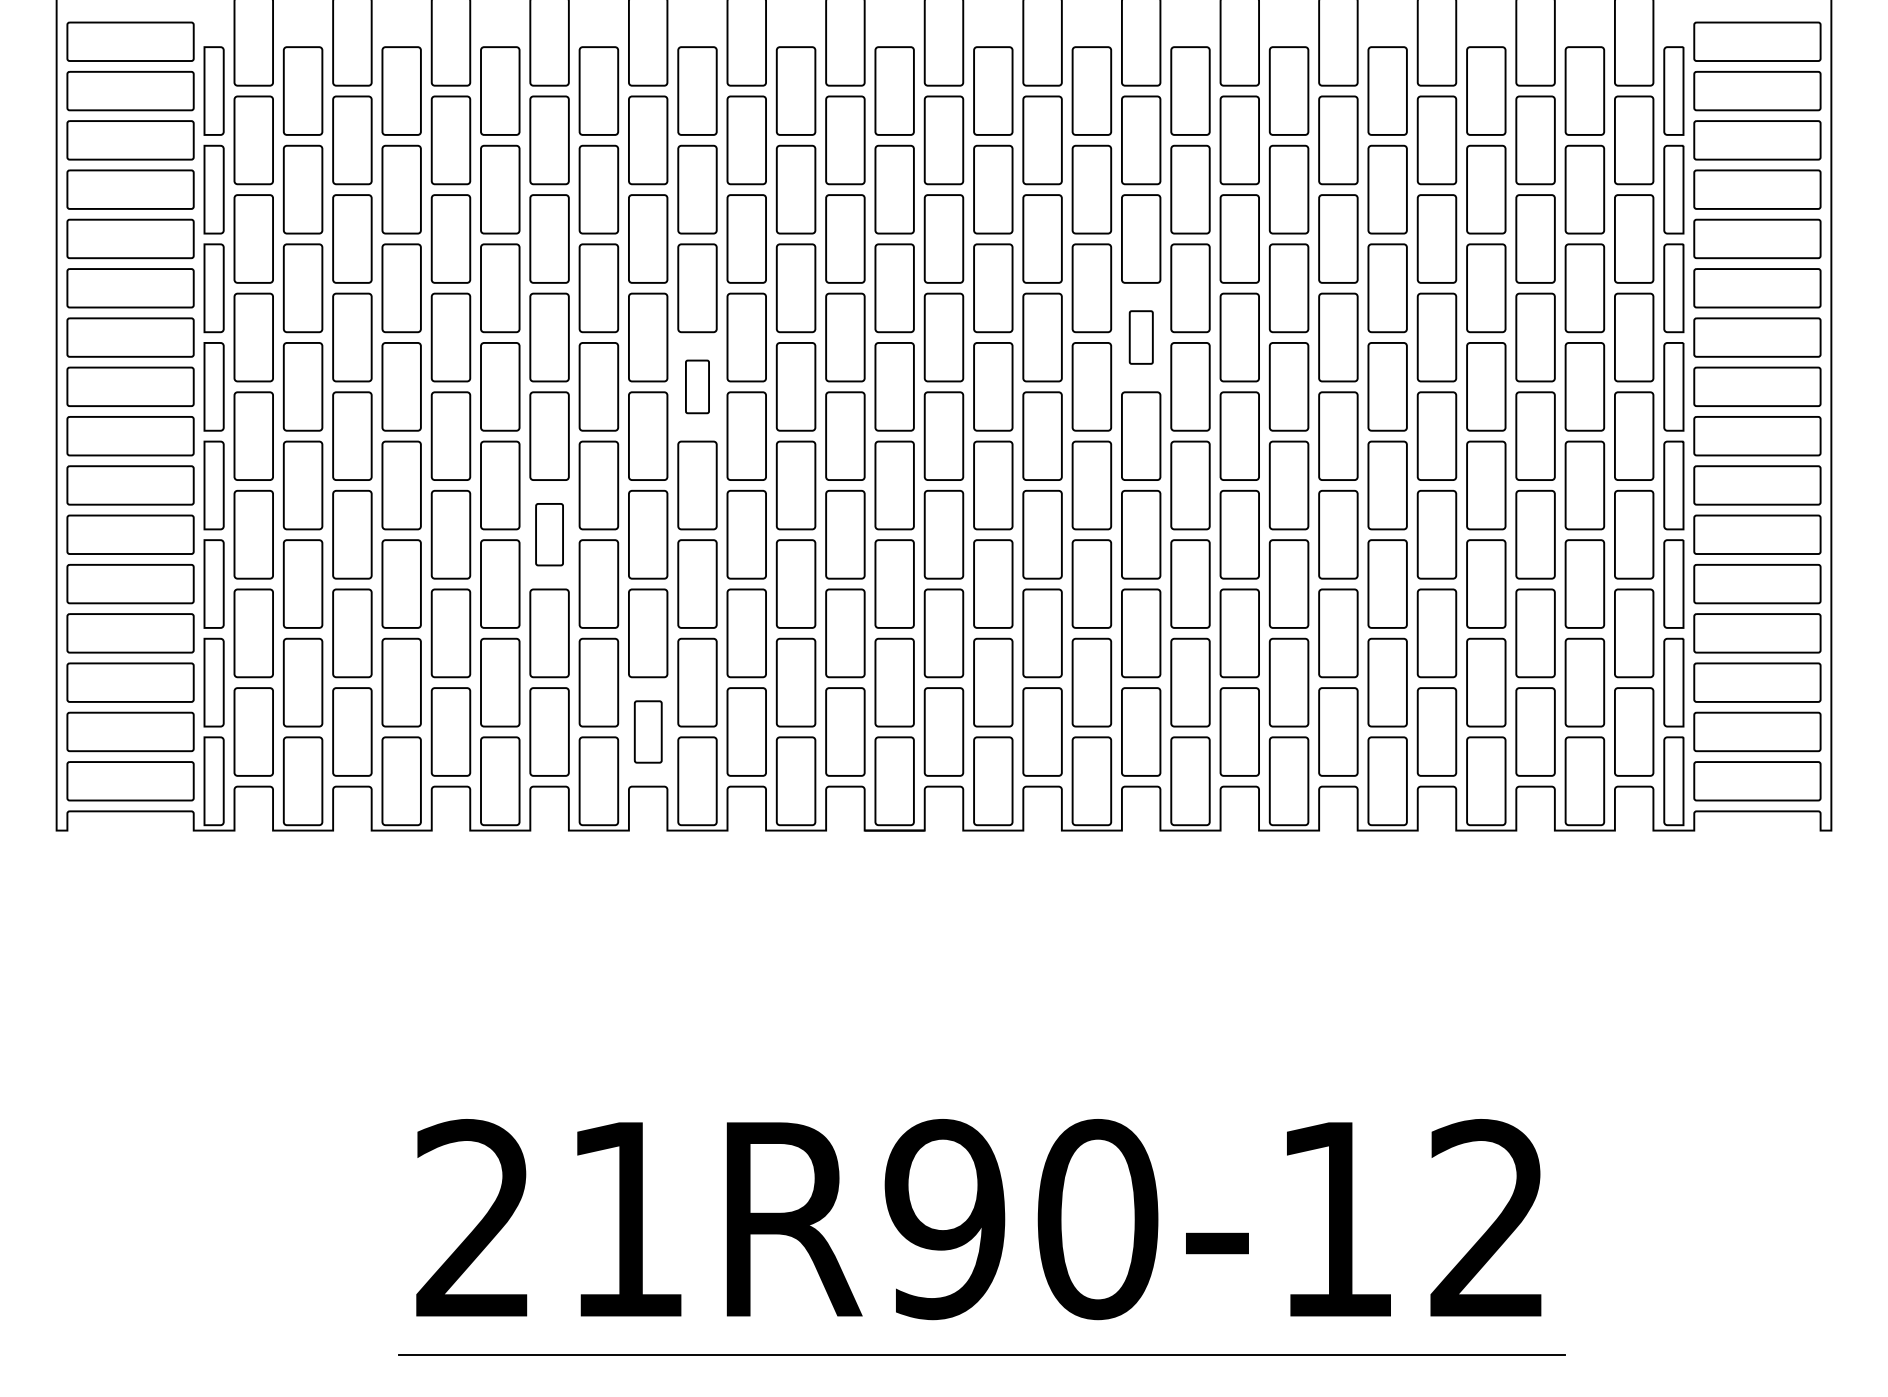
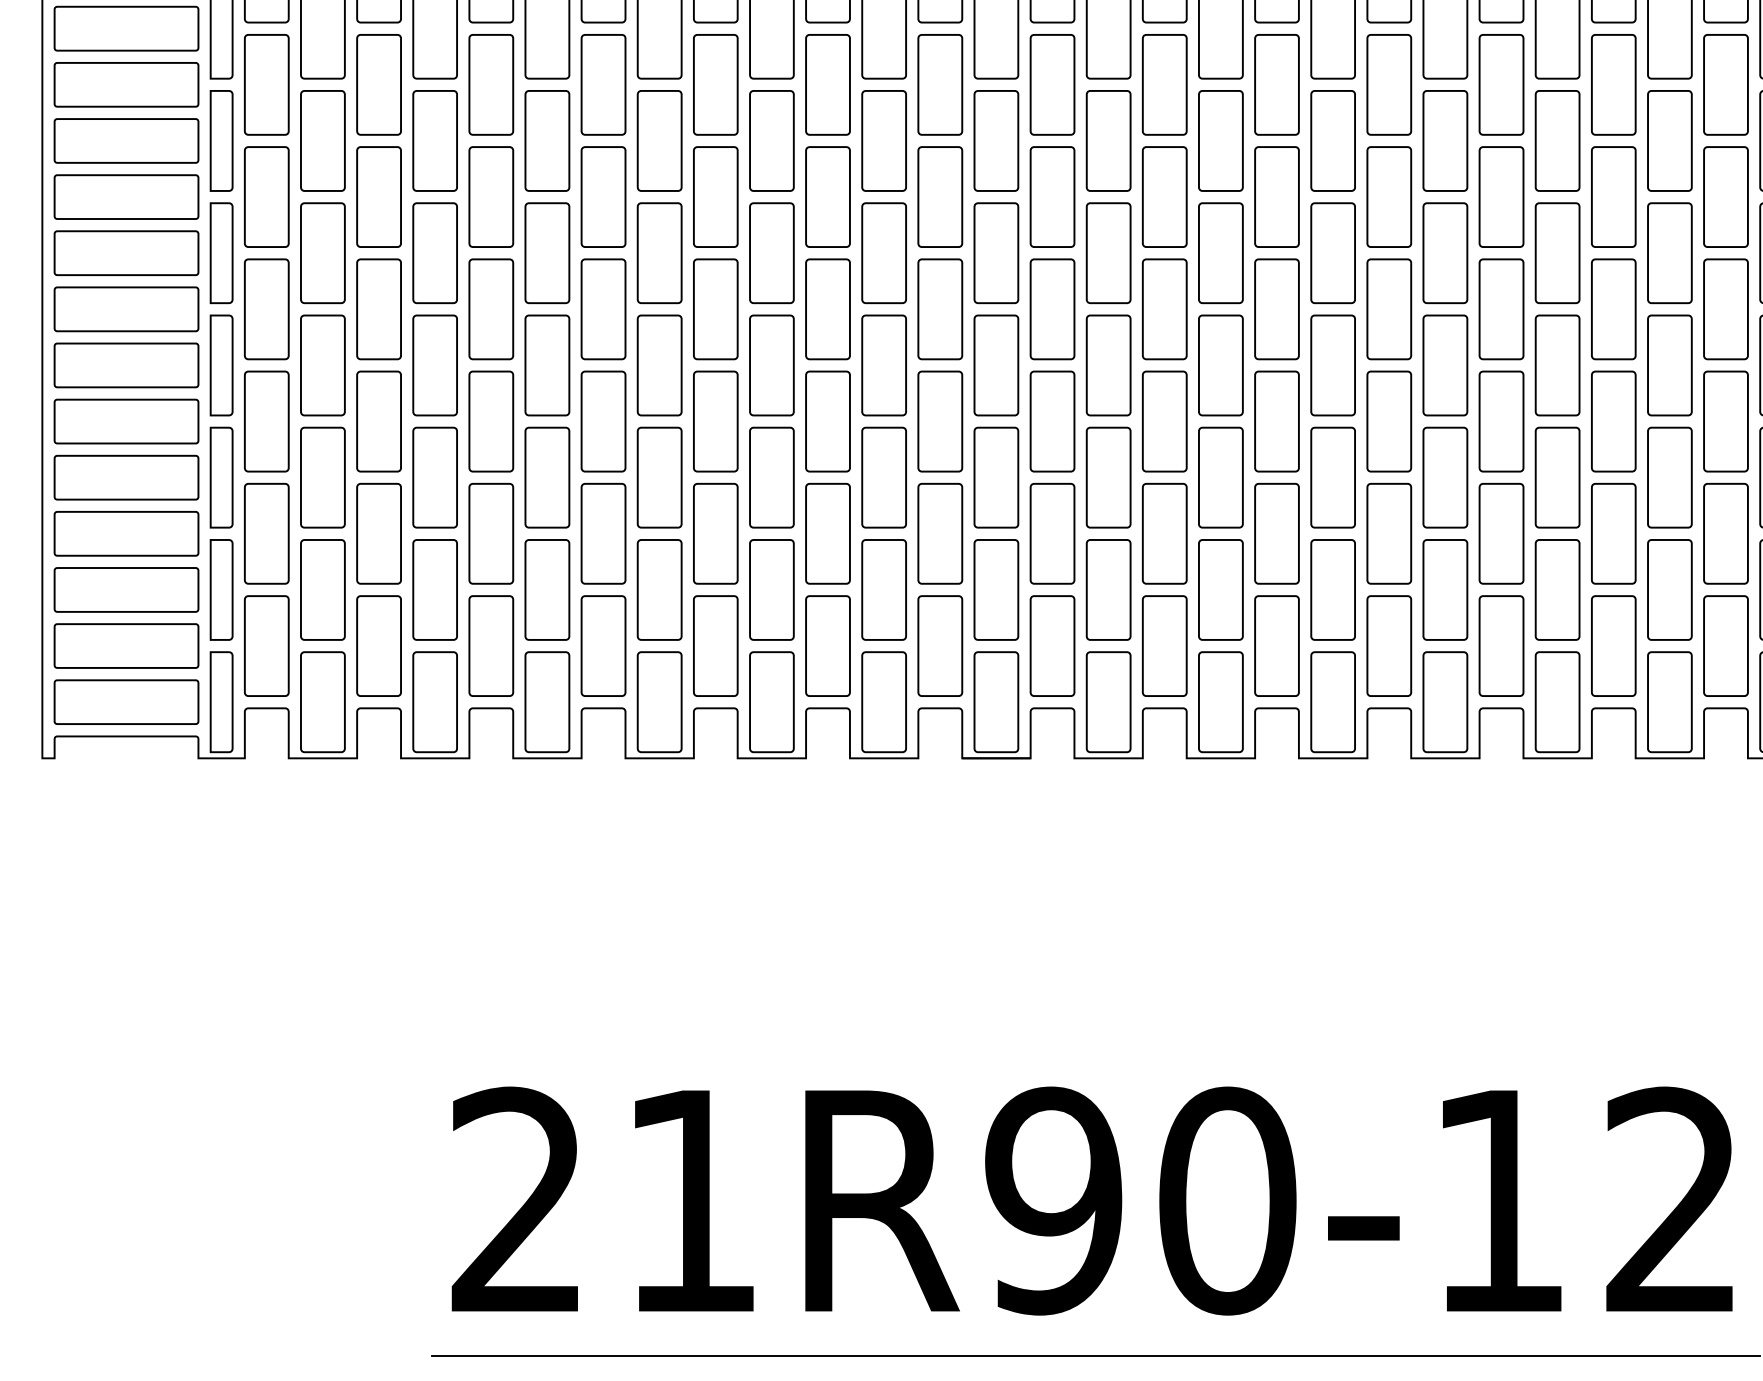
part: (1141, 337) -> (1277, 197), size x1.67
part: (697, 386) -> (771, 252), size x1.67
part: (549, 534) -> (603, 421), size x1.43
part: (648, 731) -> (716, 645), size x1.43

